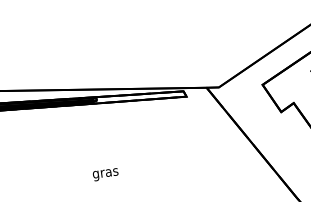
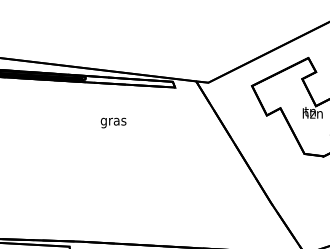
text: (105, 174) -> (113, 122), moved

